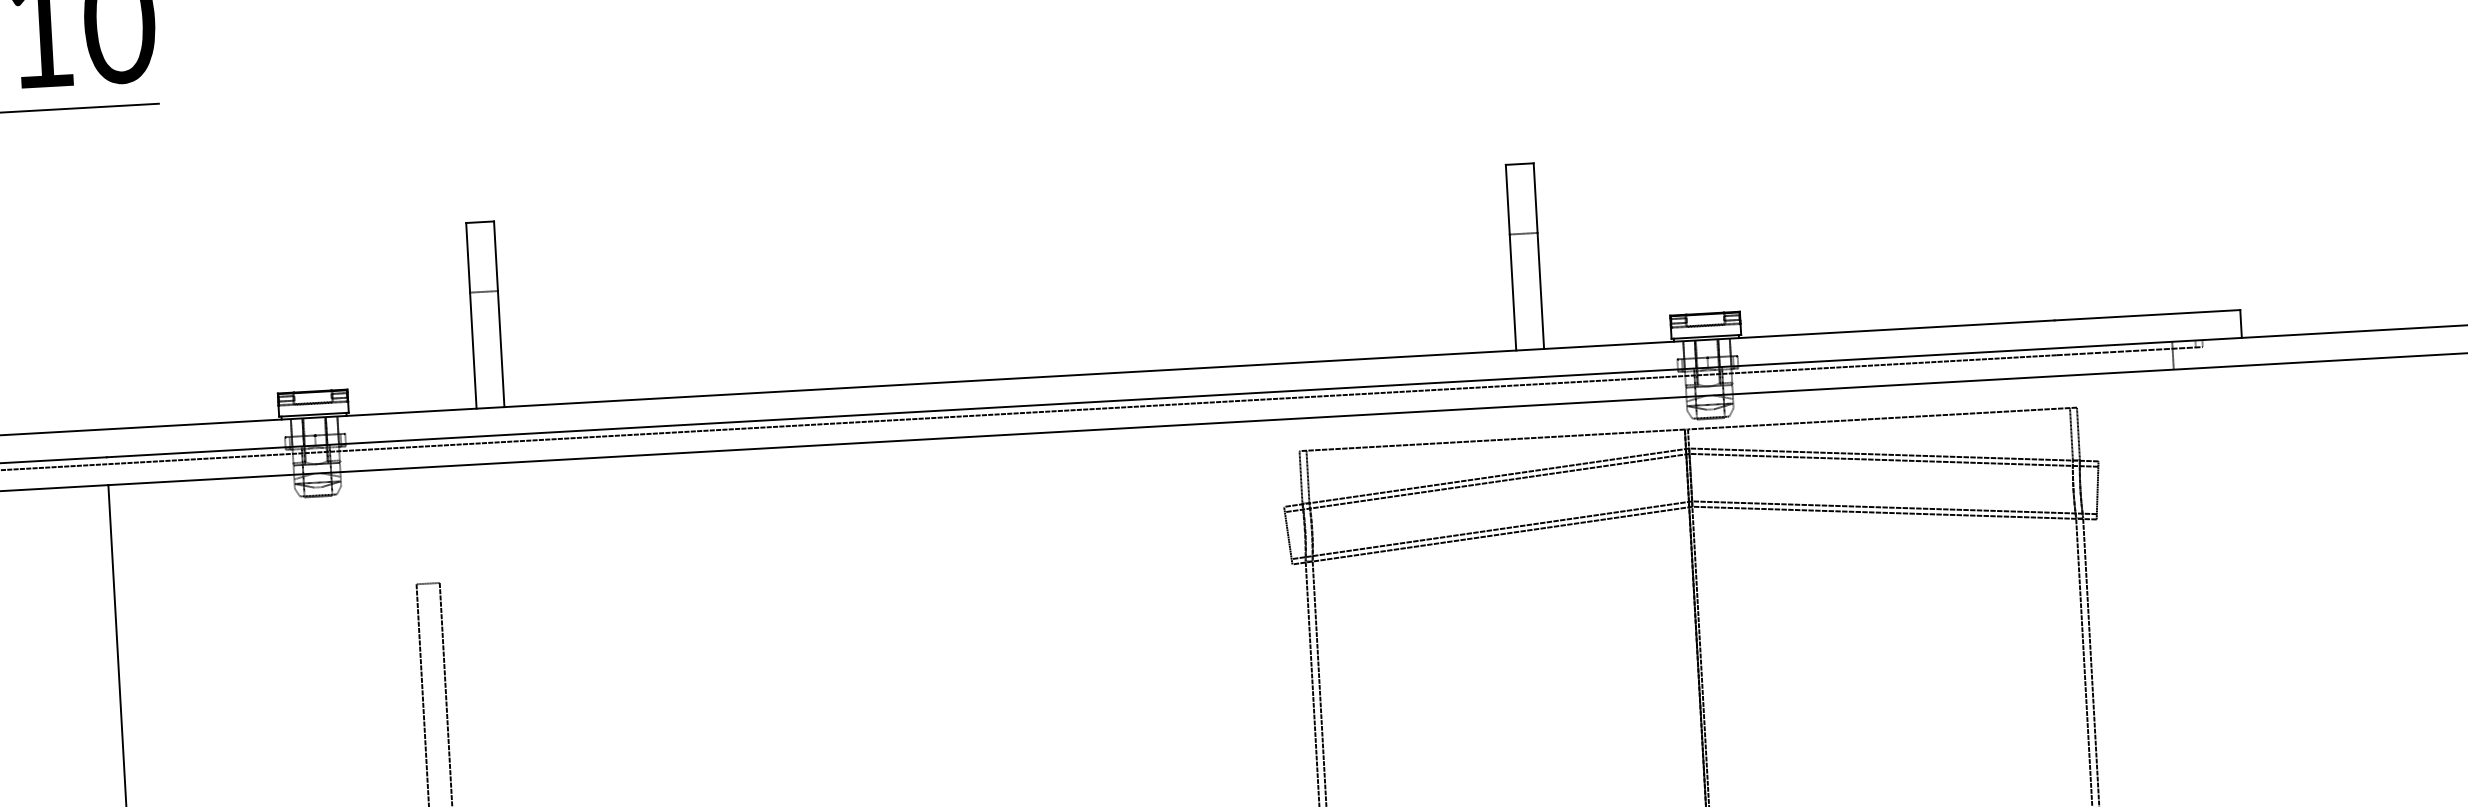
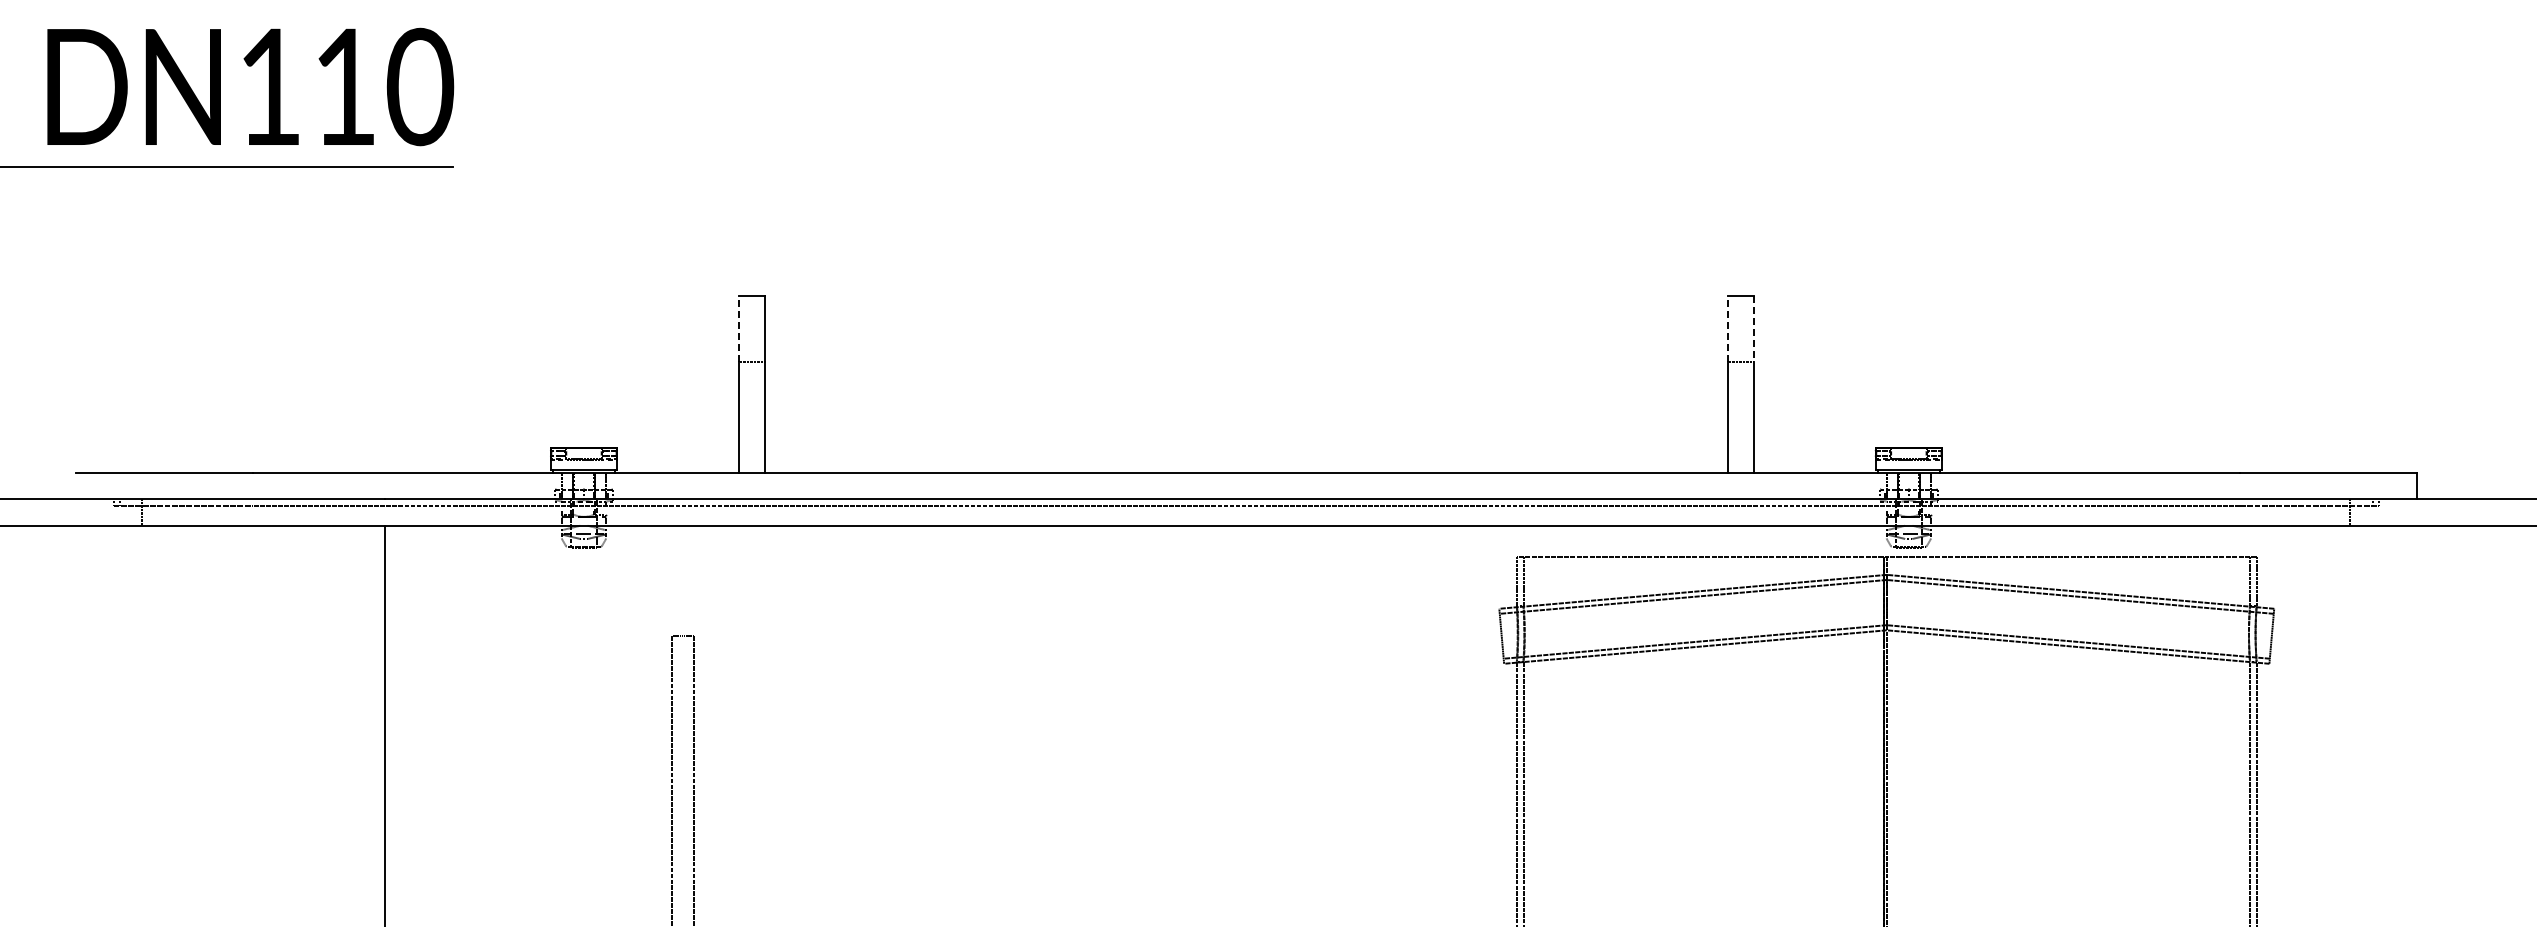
line: (1507, 198) -> (1727, 328), solid -> dashed
line: (1535, 198) -> (1754, 329), solid -> dashed
line: (468, 257) -> (738, 328), solid -> dashed

